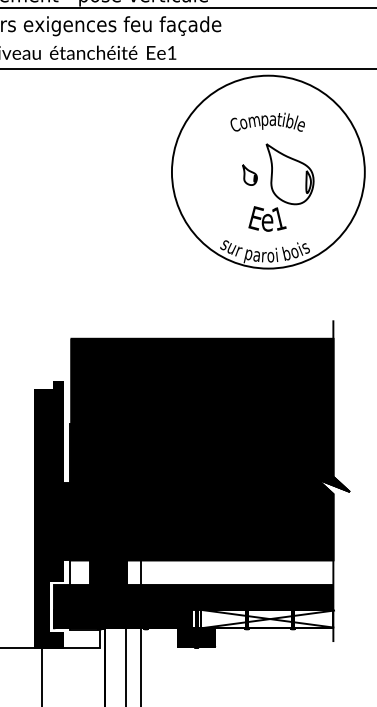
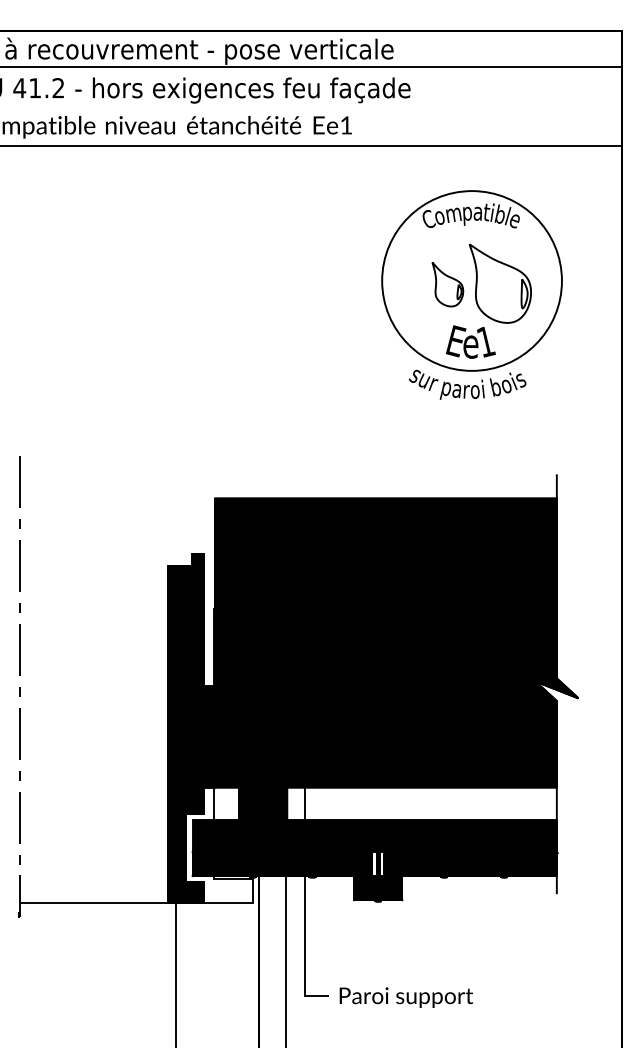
circle: (267, 171) -> (471, 280), size x0.71
part: (249, 174) -> (447, 284), size x1.67
fill: (267, 619) -> (470, 864), added

